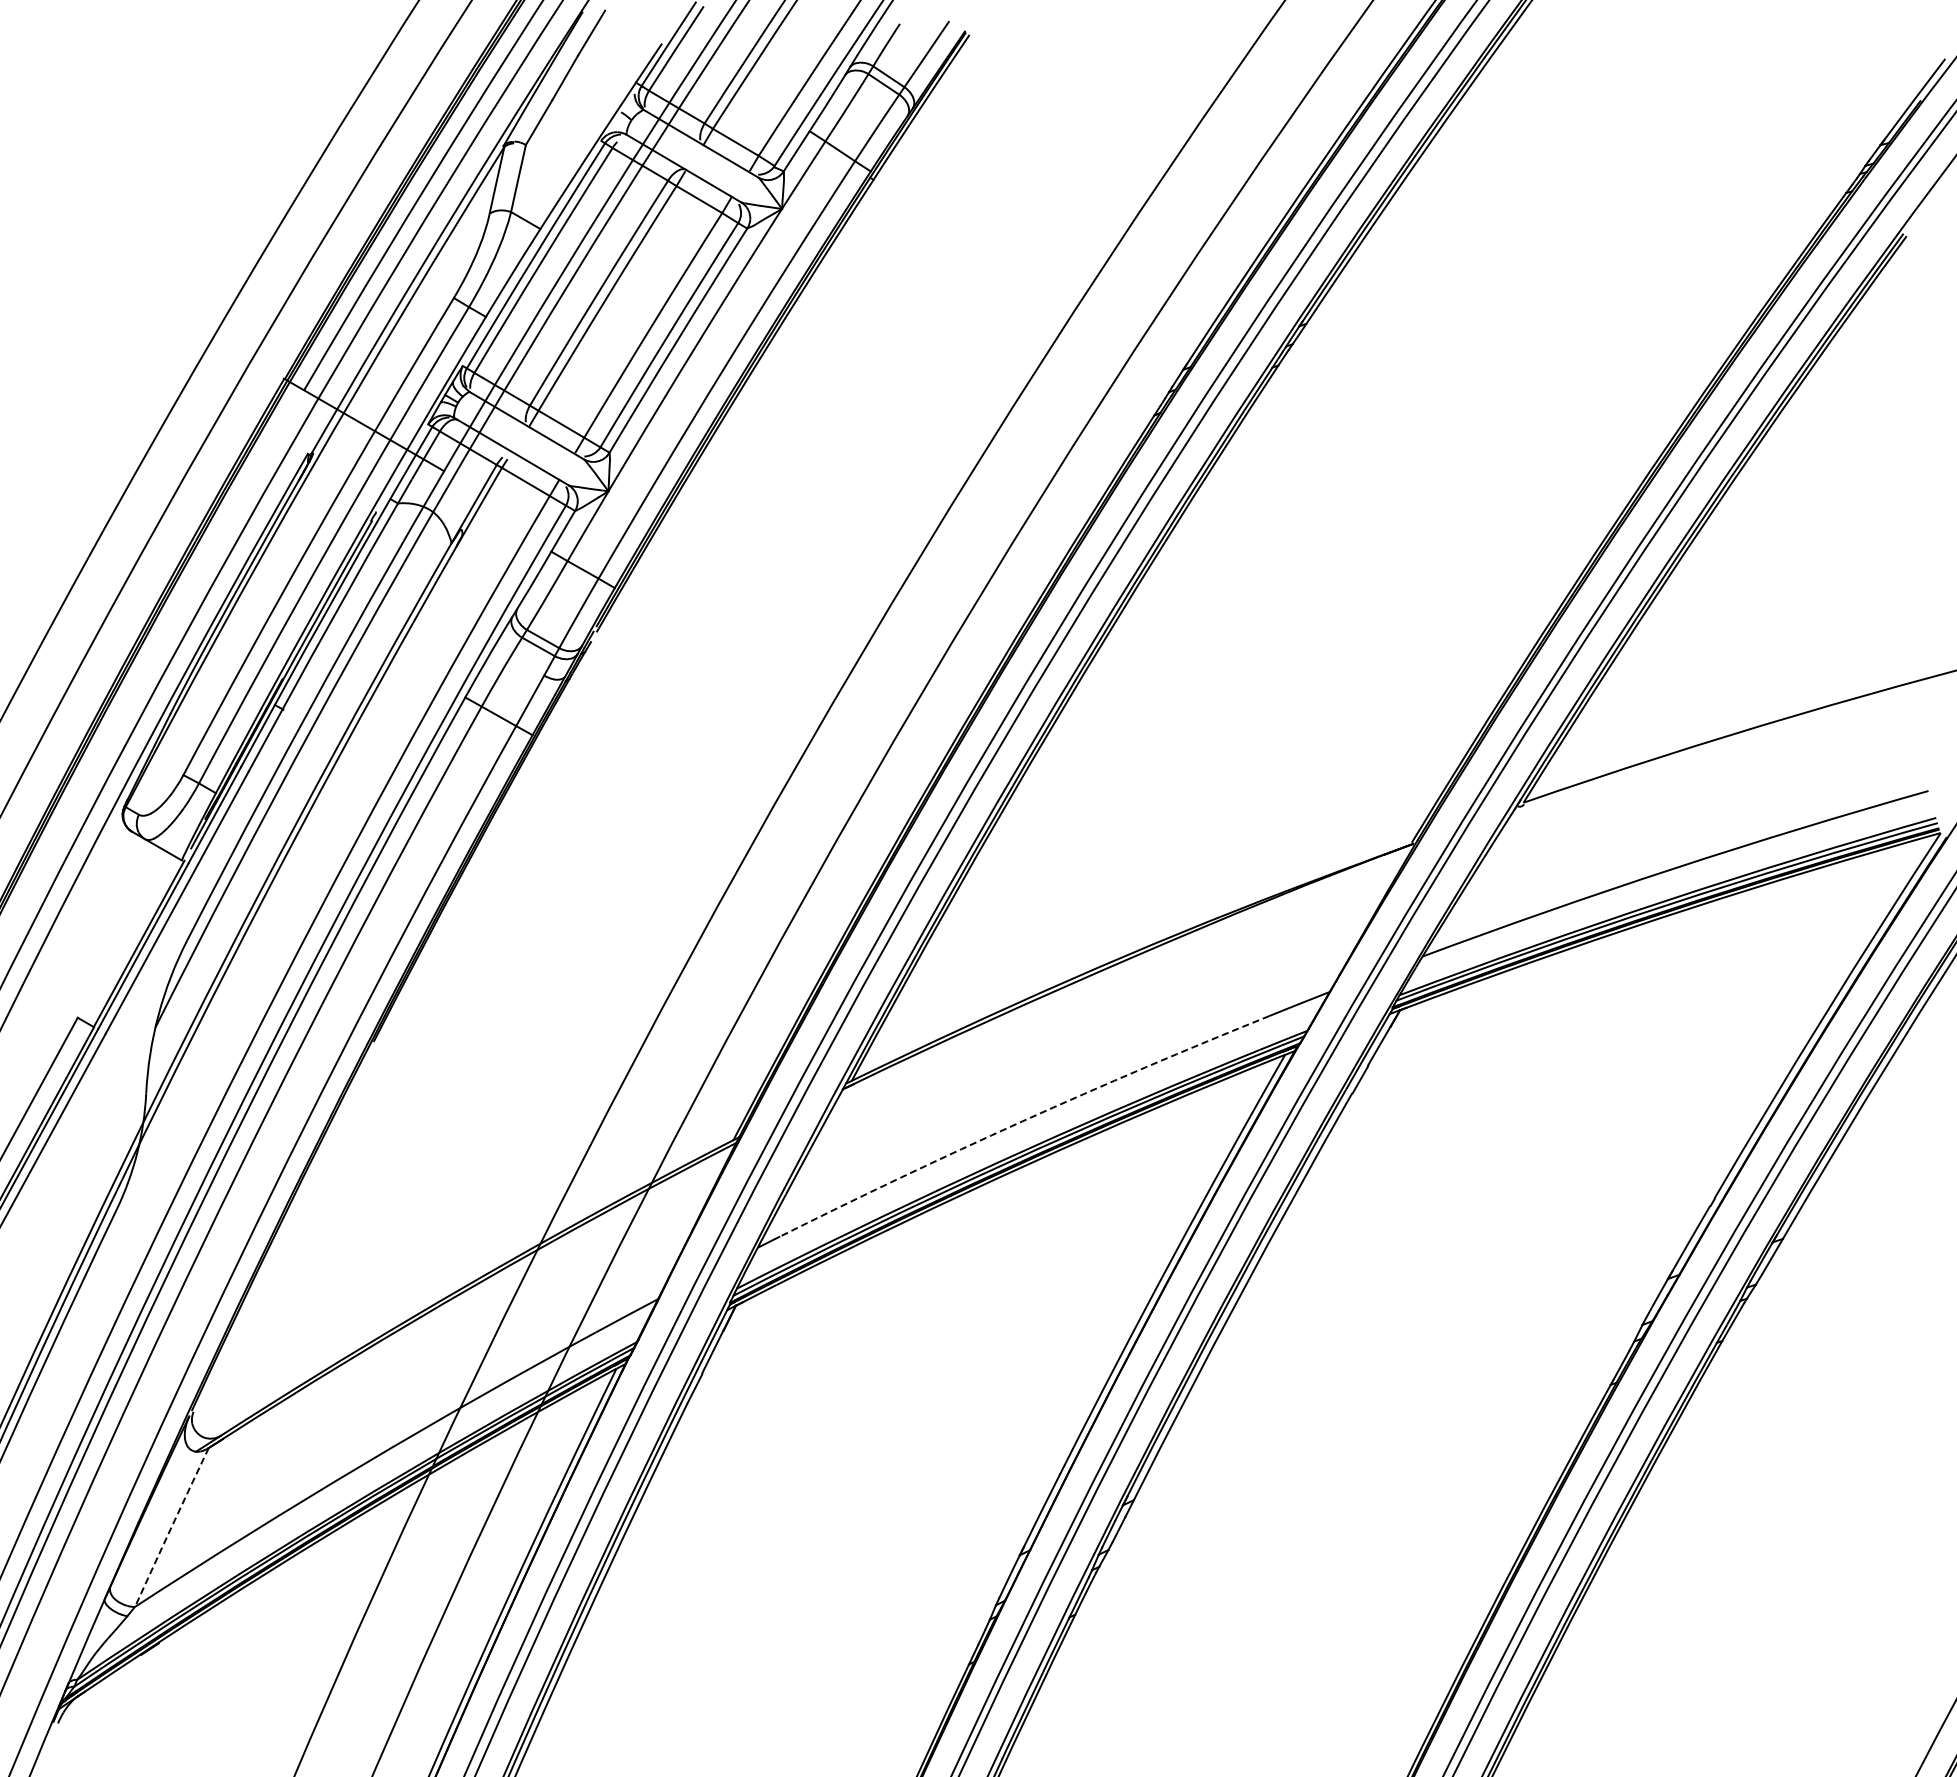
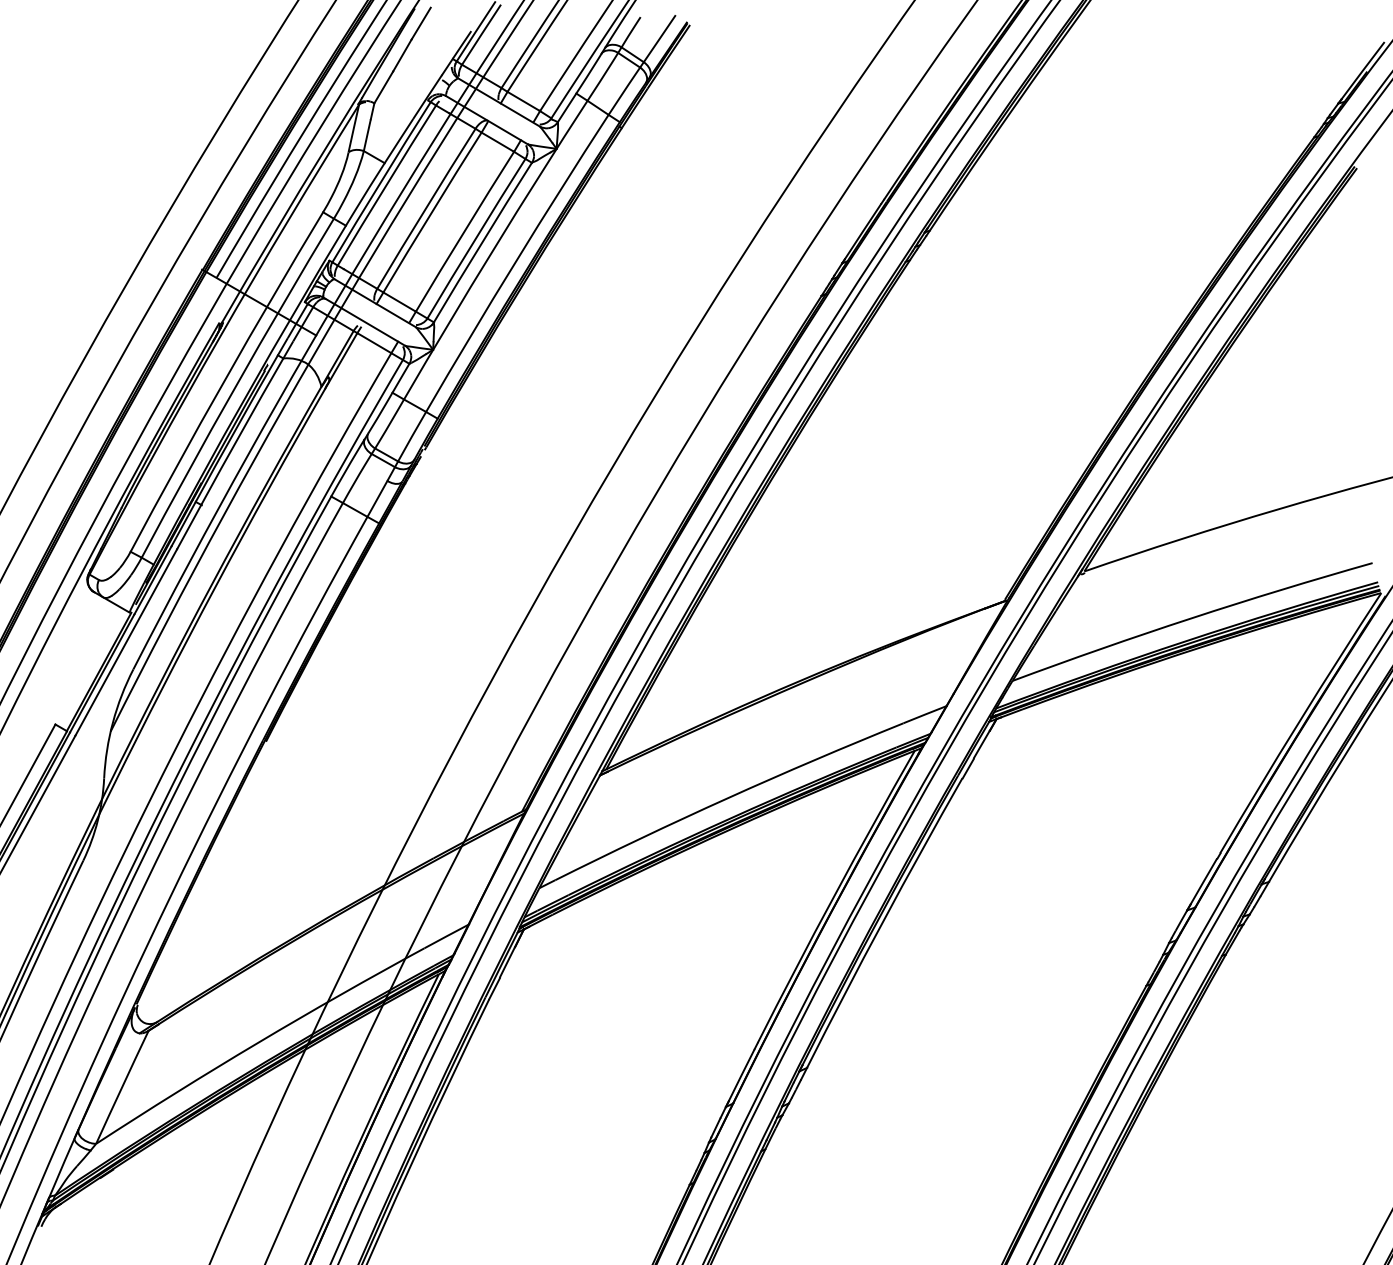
arc: (1022, 1121) -> (727, 798), dashed -> solid
arc: (171, 1527) -> (122, 1087), dashed -> solid

